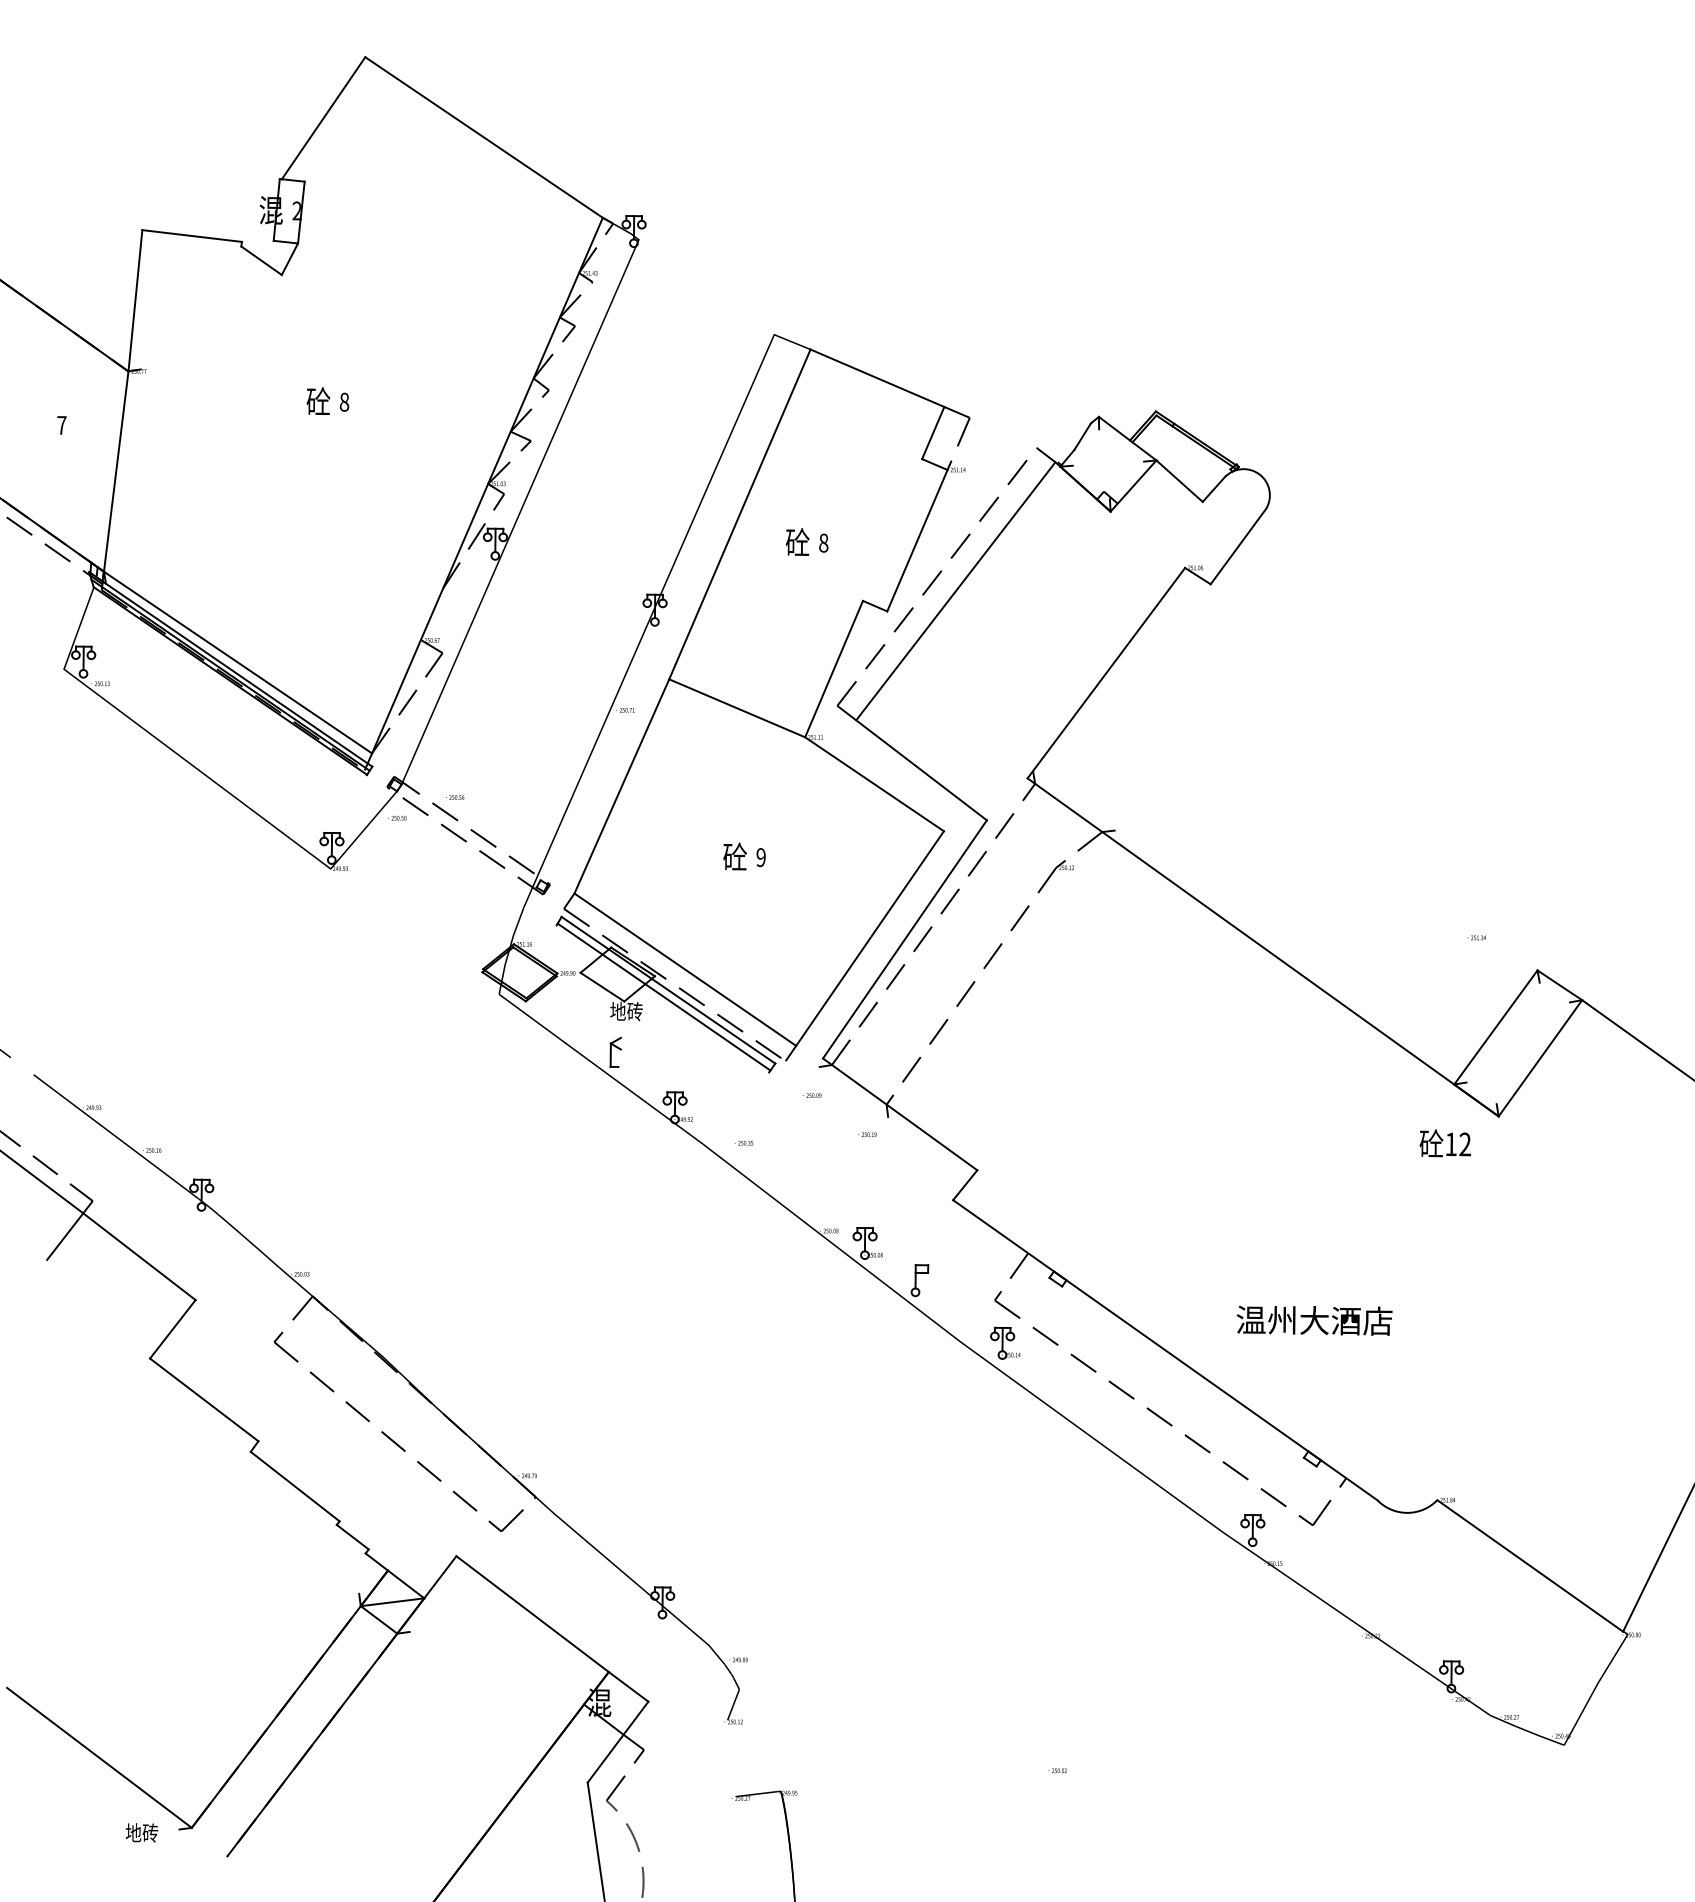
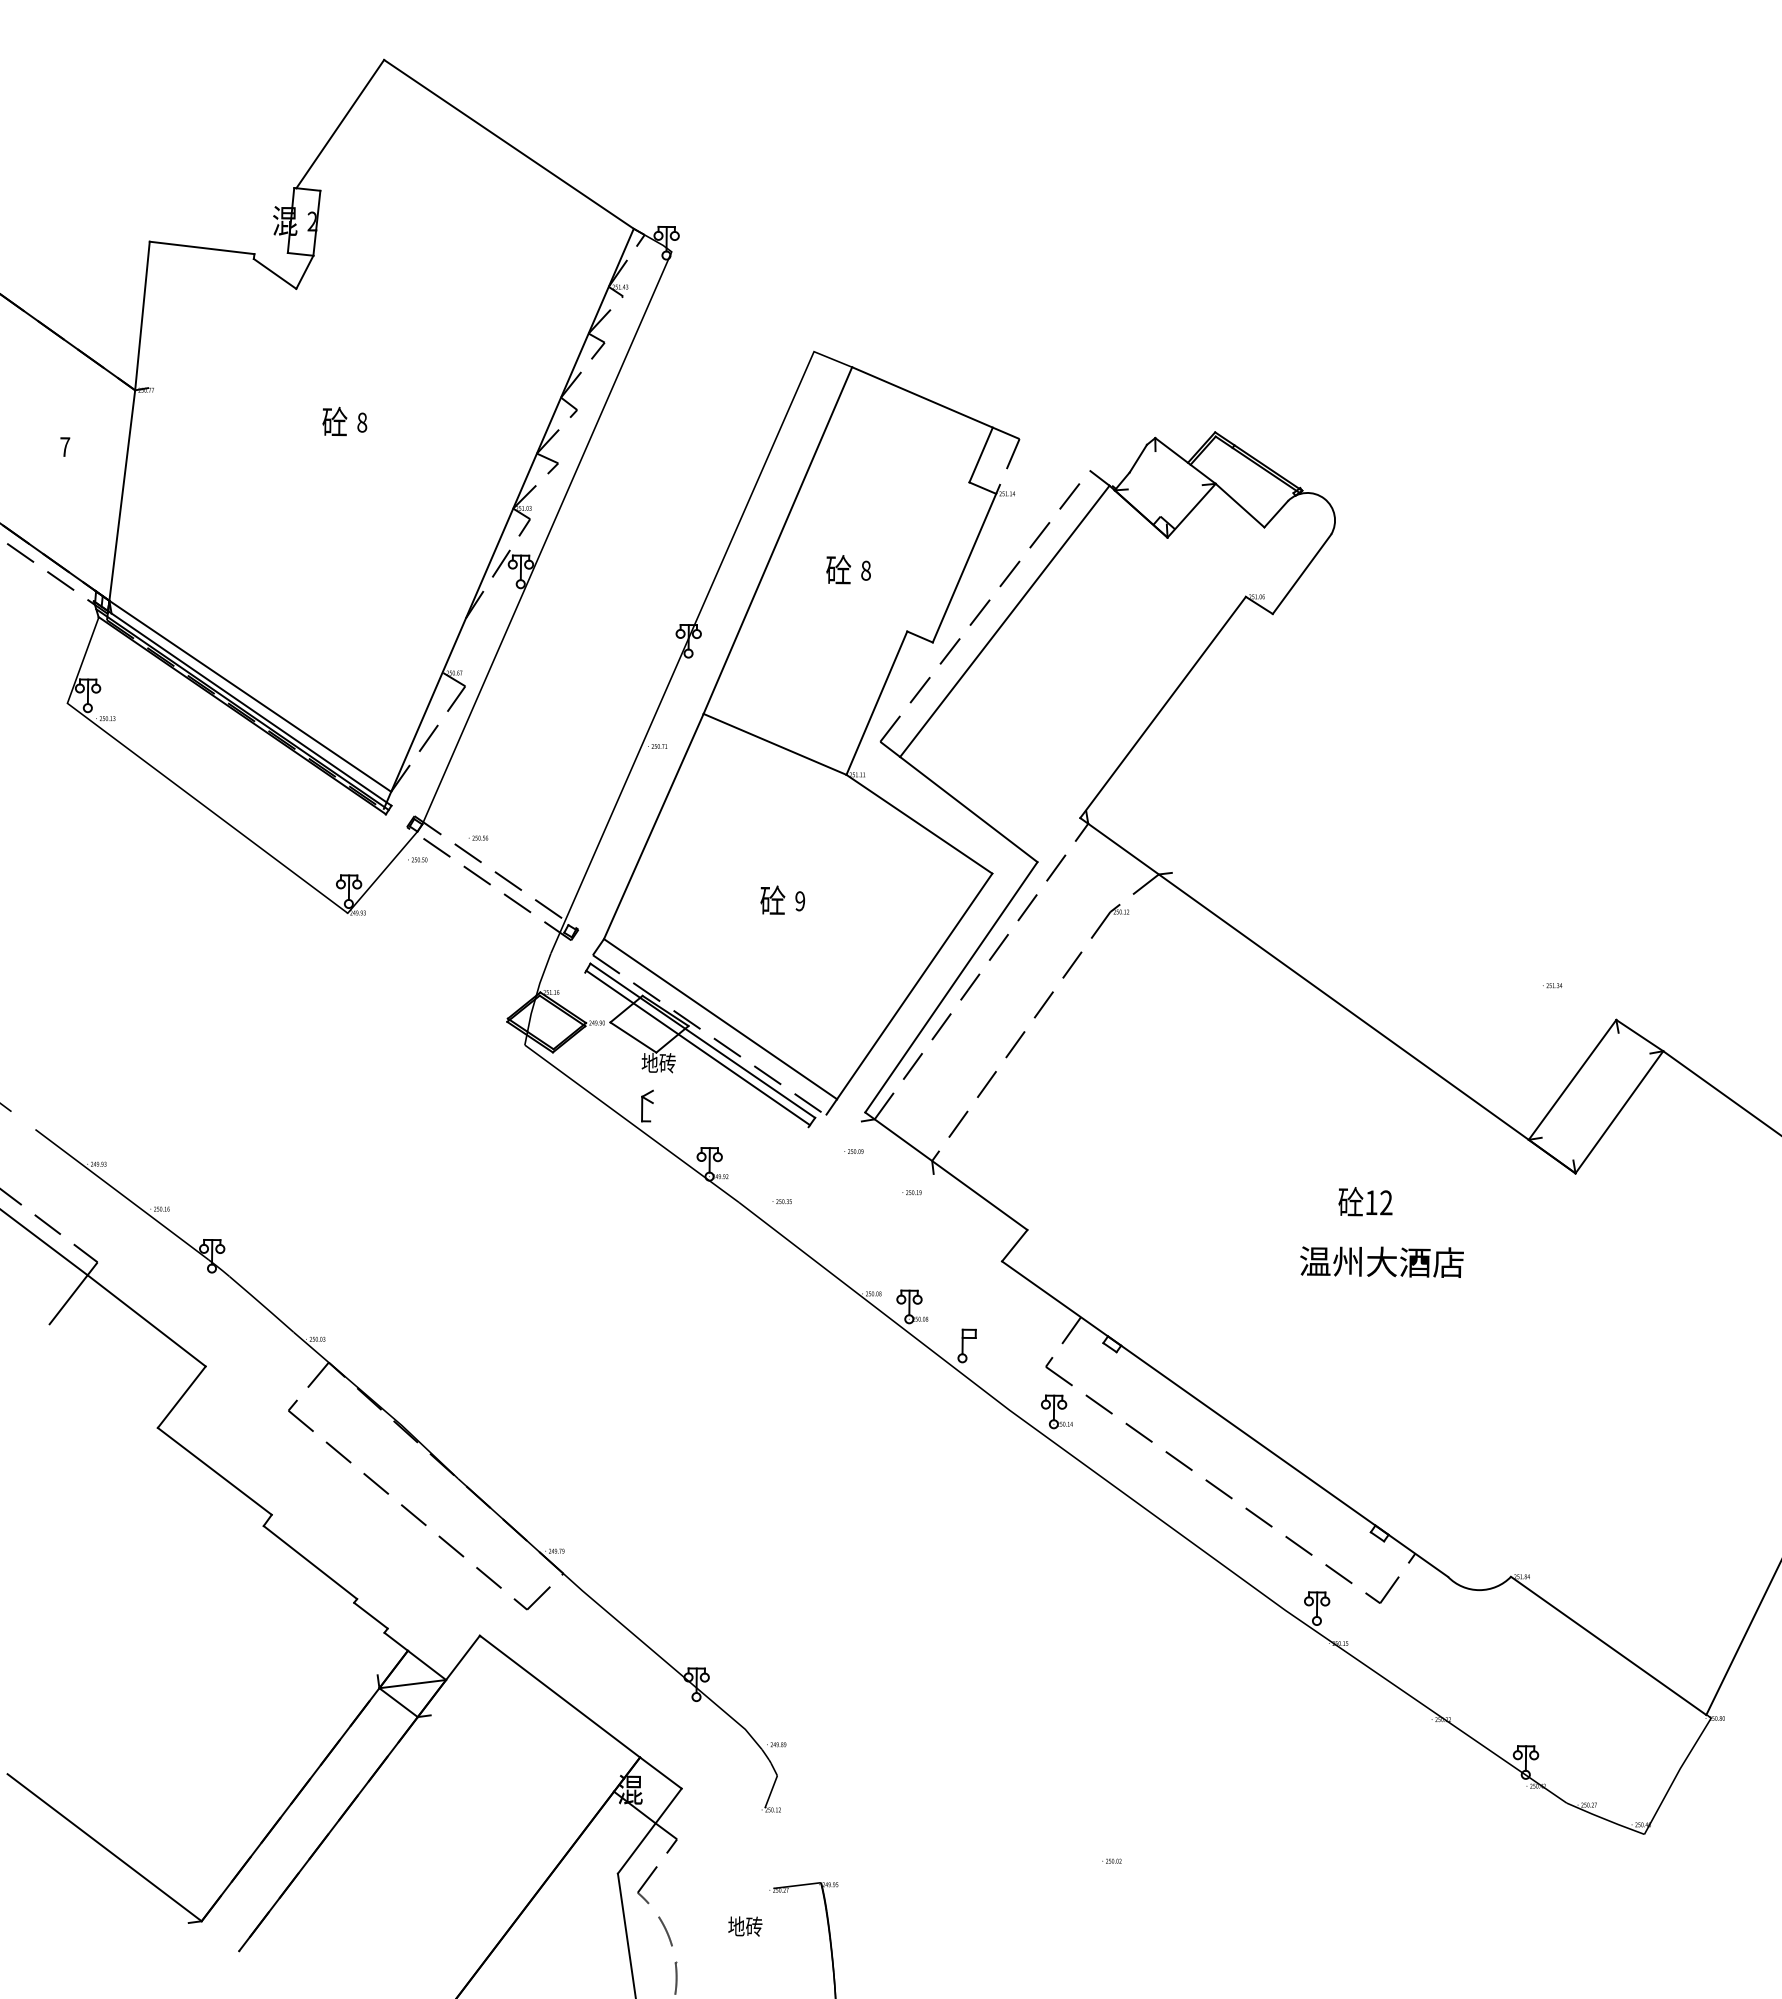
text: (1445, 1143) -> (1365, 1201), moved
text: (1314, 1320) -> (1381, 1261), moved
text: (142, 1832) -> (745, 1926), moved

